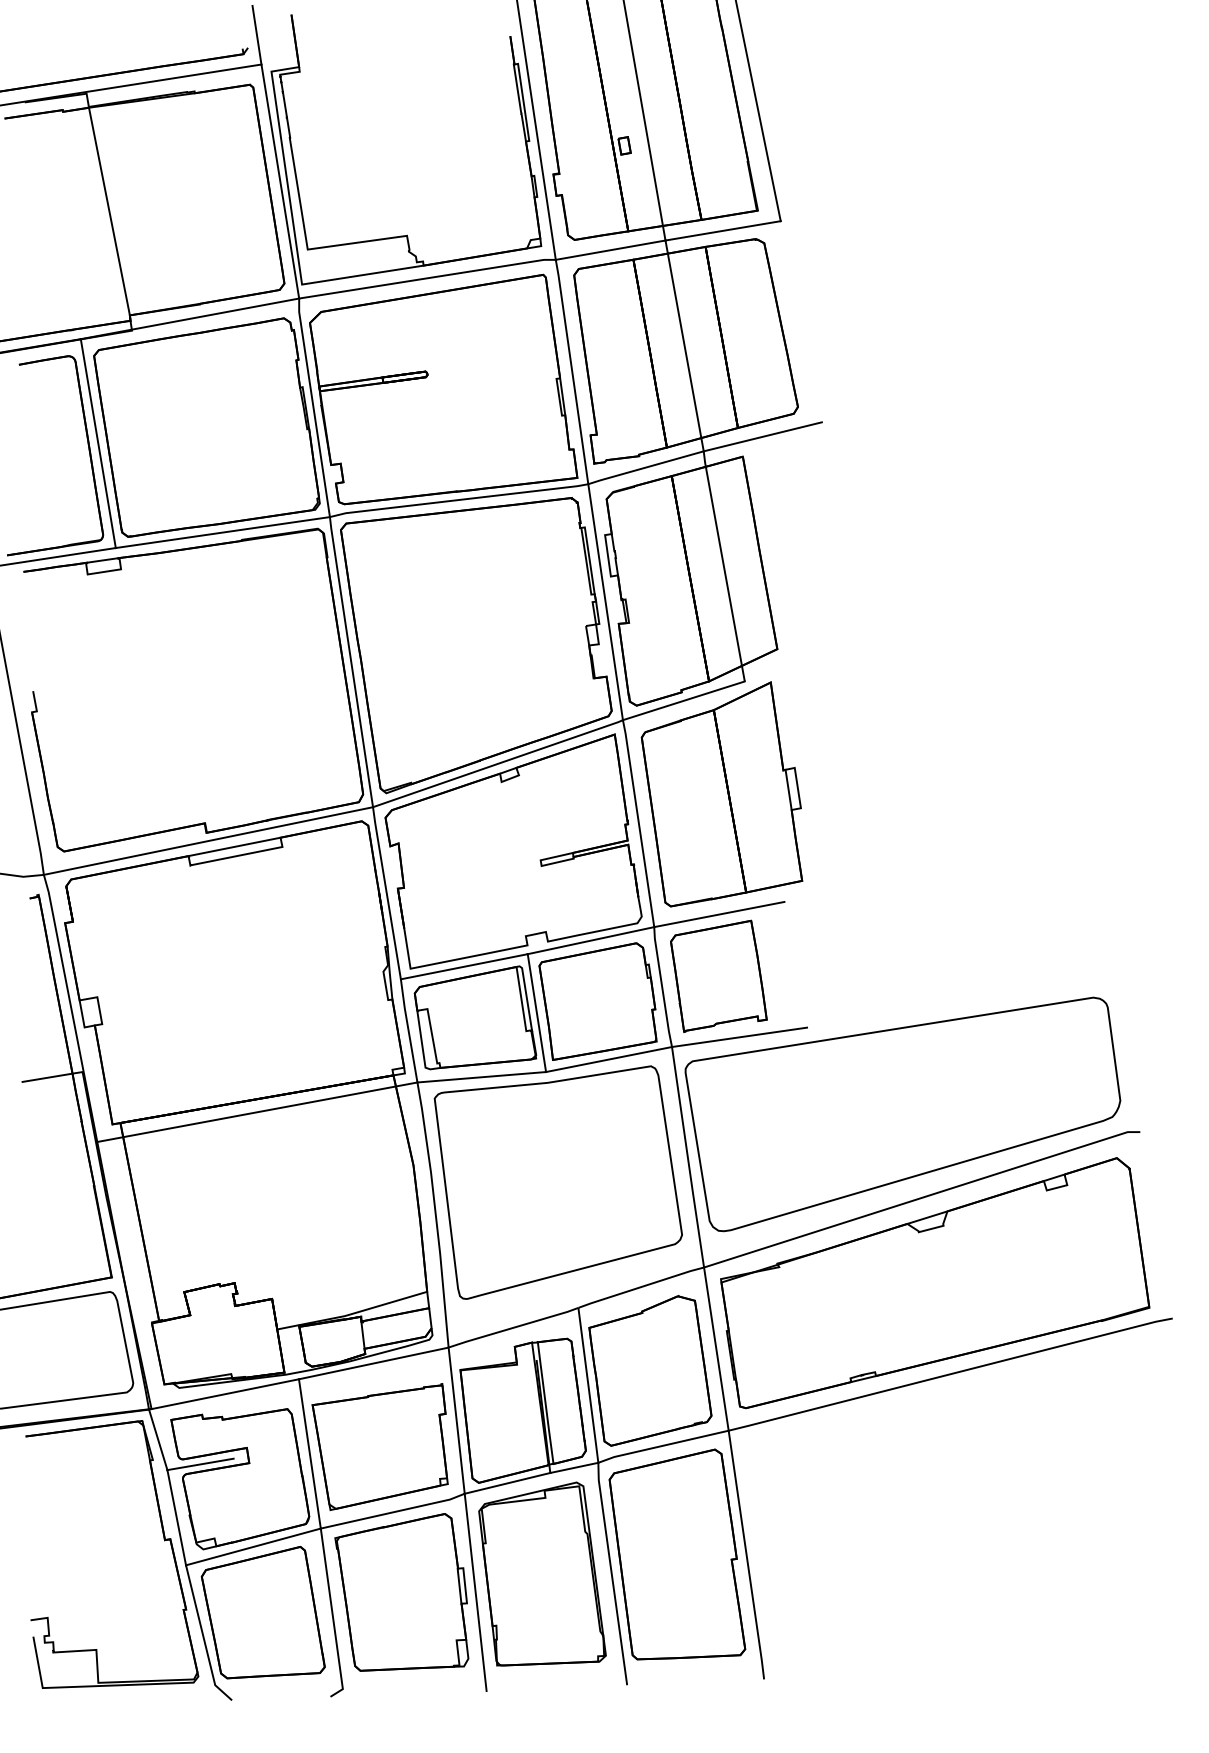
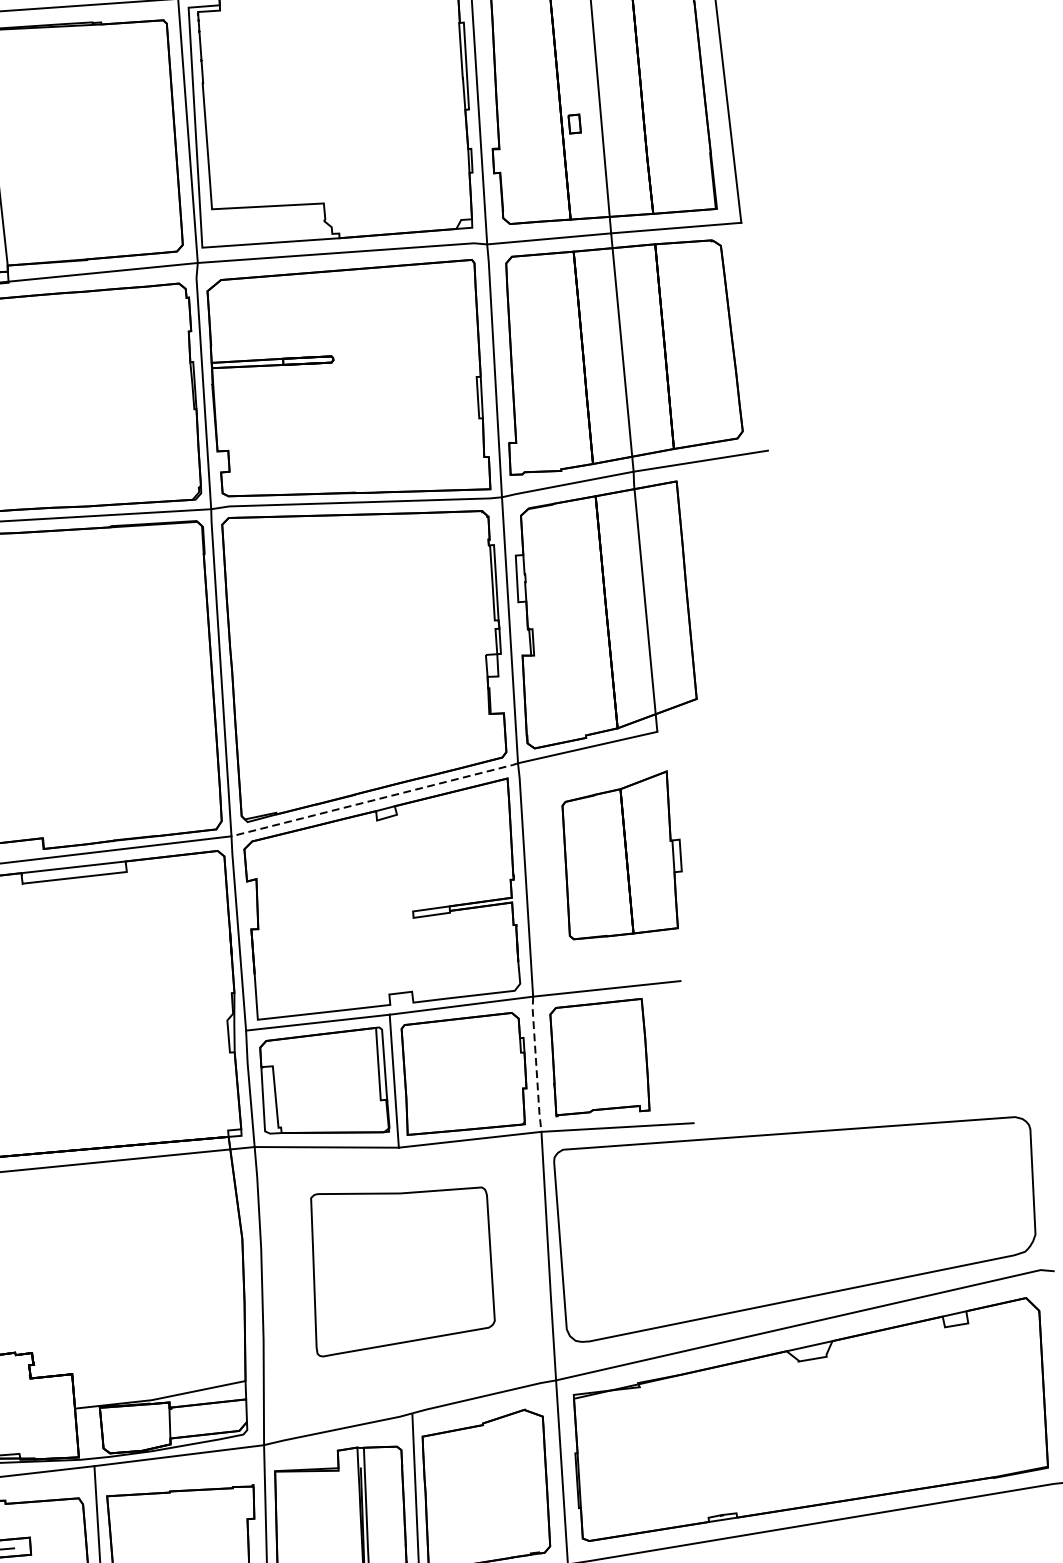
line: (497, 763) -> (374, 799), solid -> dashed
part: (721, 794) -> (620, 855), size x0.7
line: (662, 987) -> (536, 1064), solid -> dashed
part: (557, 1182) -> (401, 1271), size x0.7

